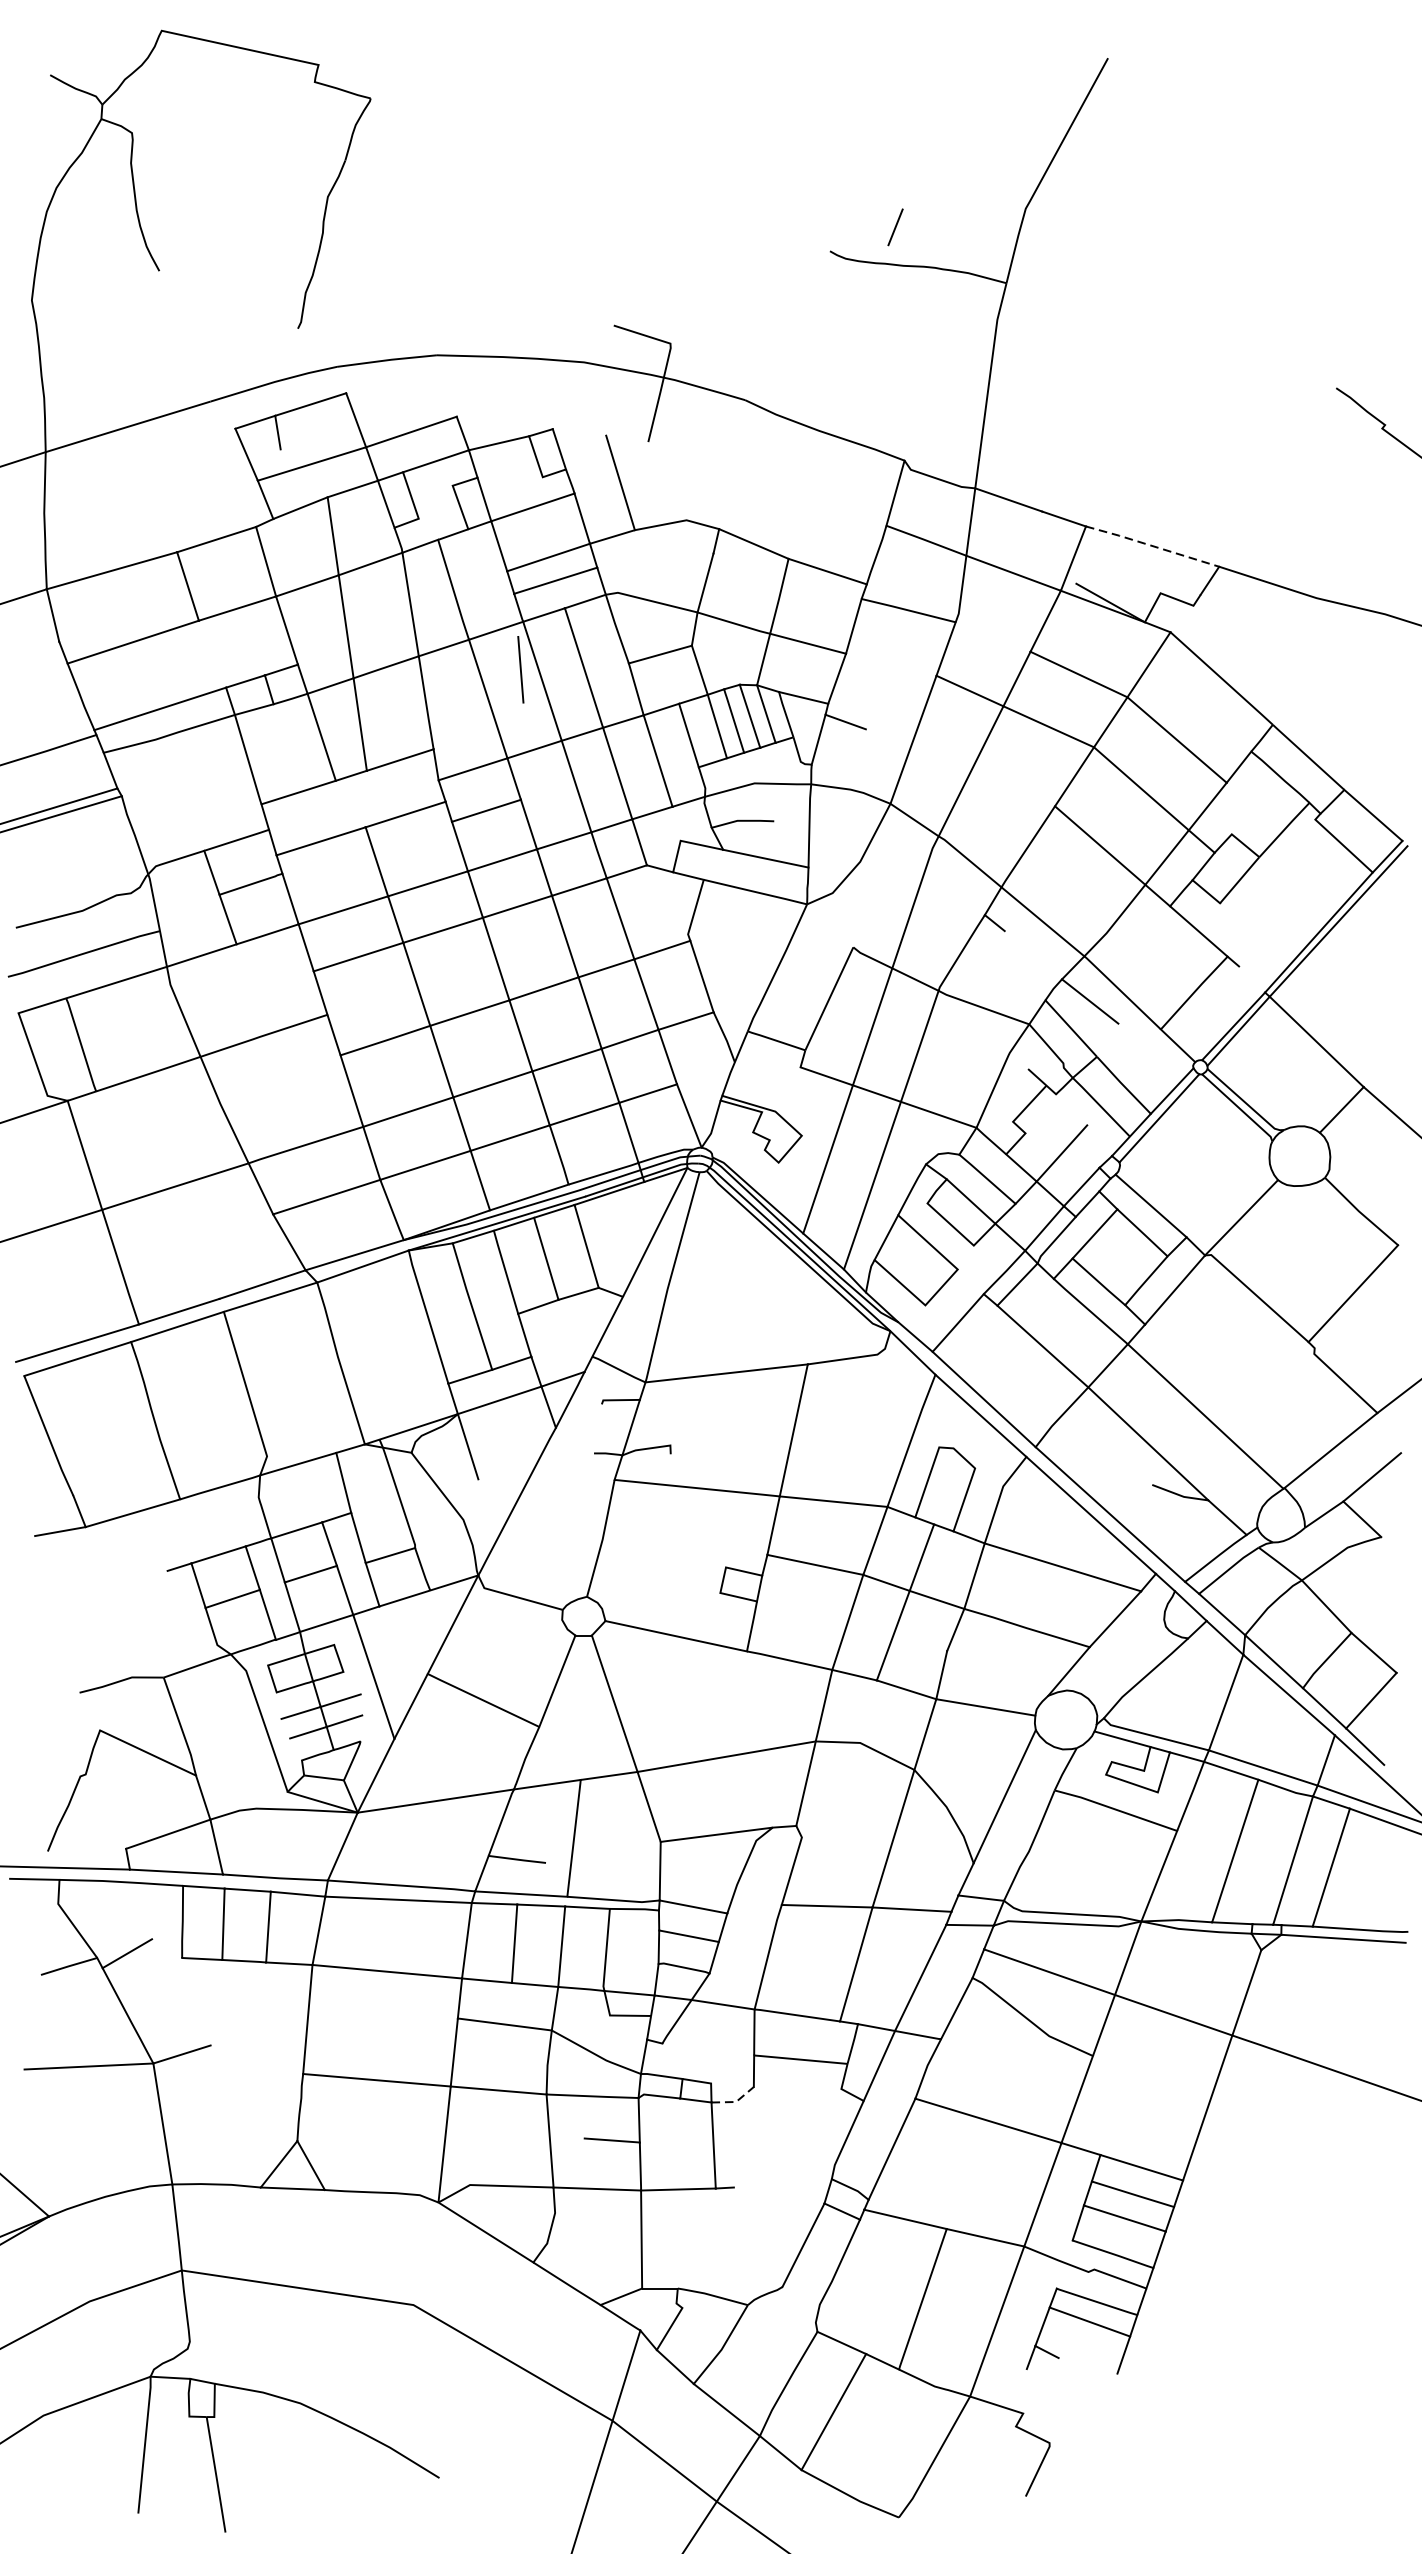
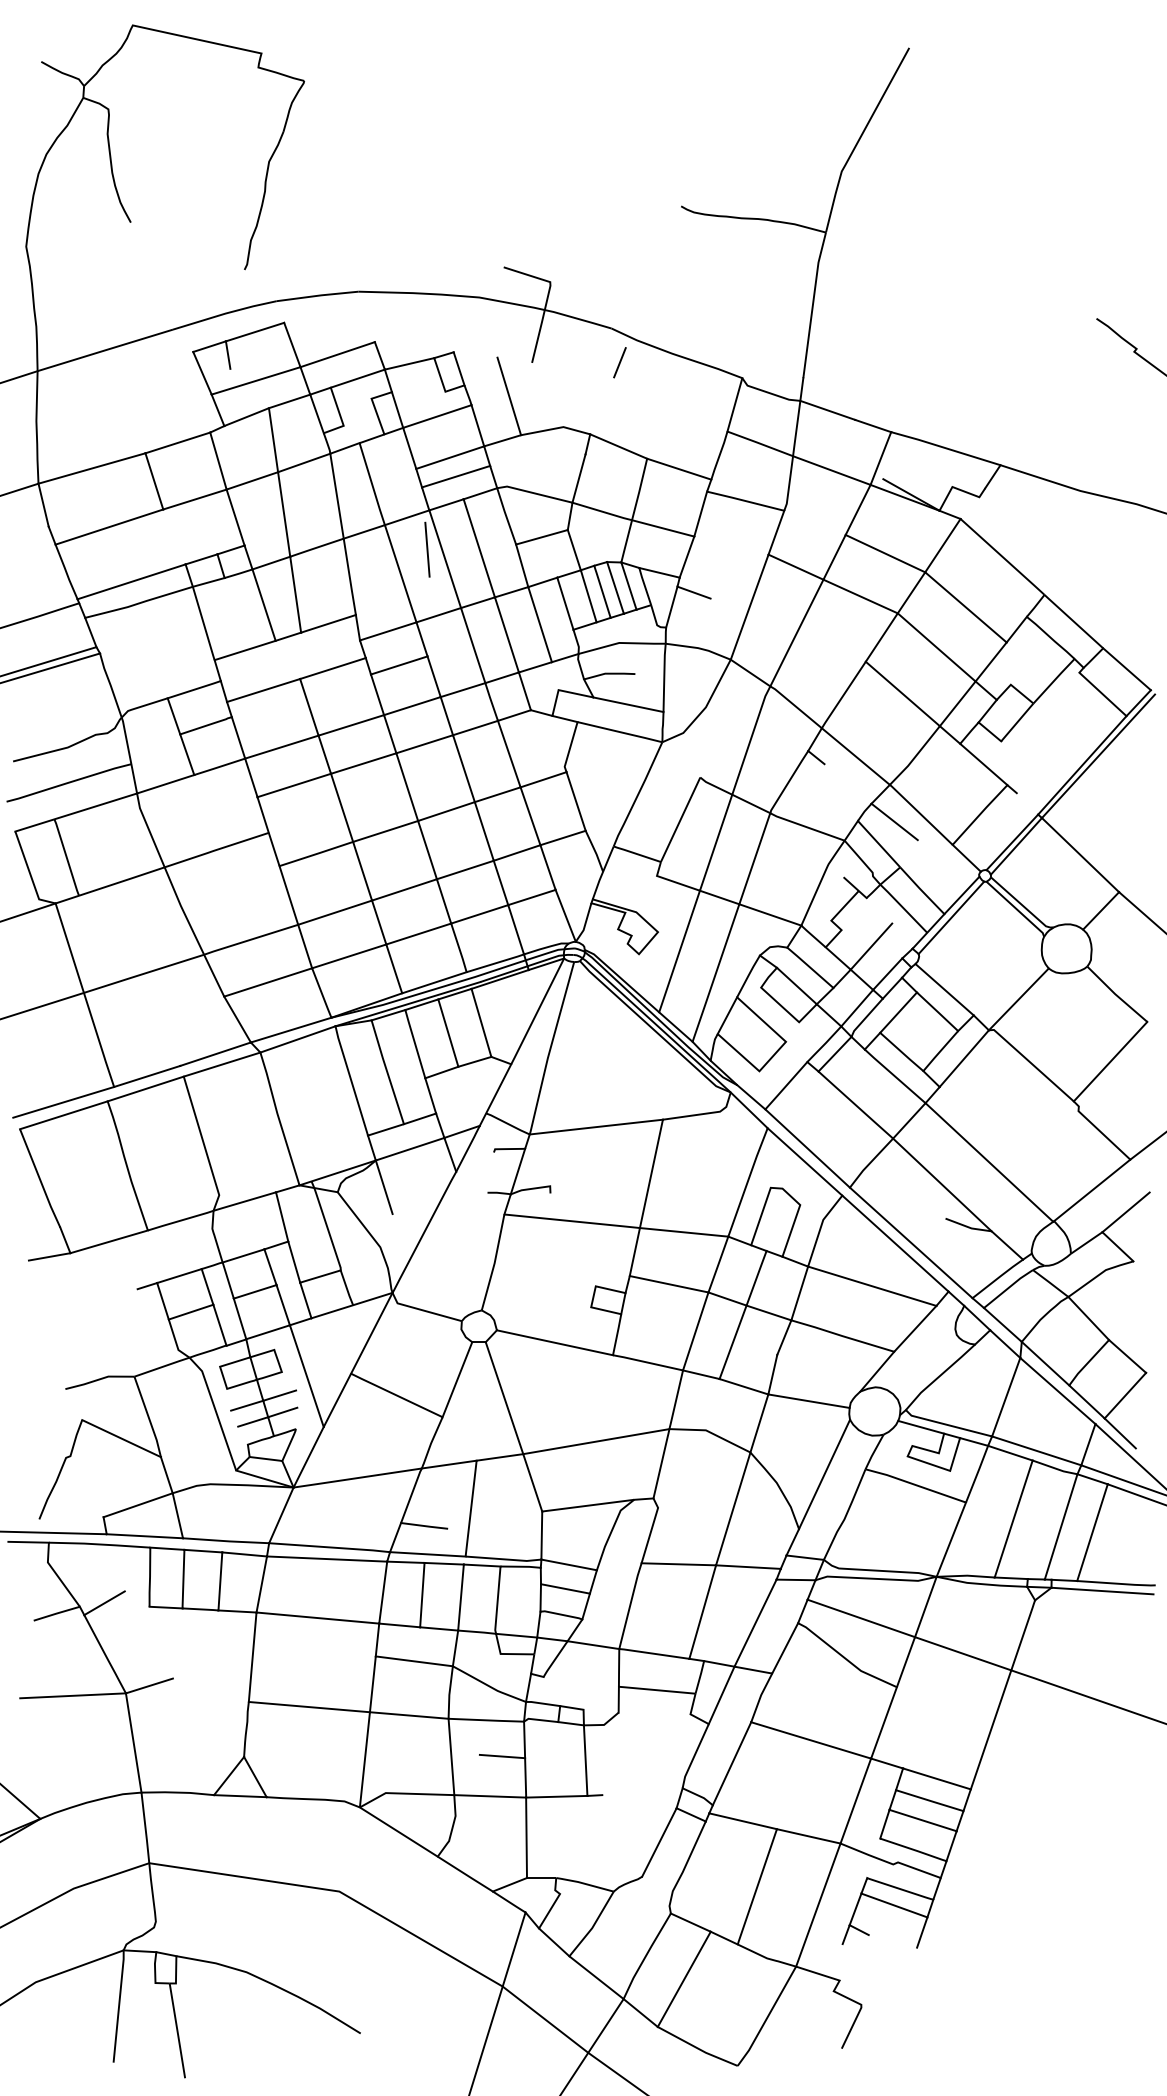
line: (895, 227) -> (619, 362), moved
line: (1152, 546) -> (945, 448), dashed -> solid
line: (736, 2101) -> (604, 1724), dashed -> solid

